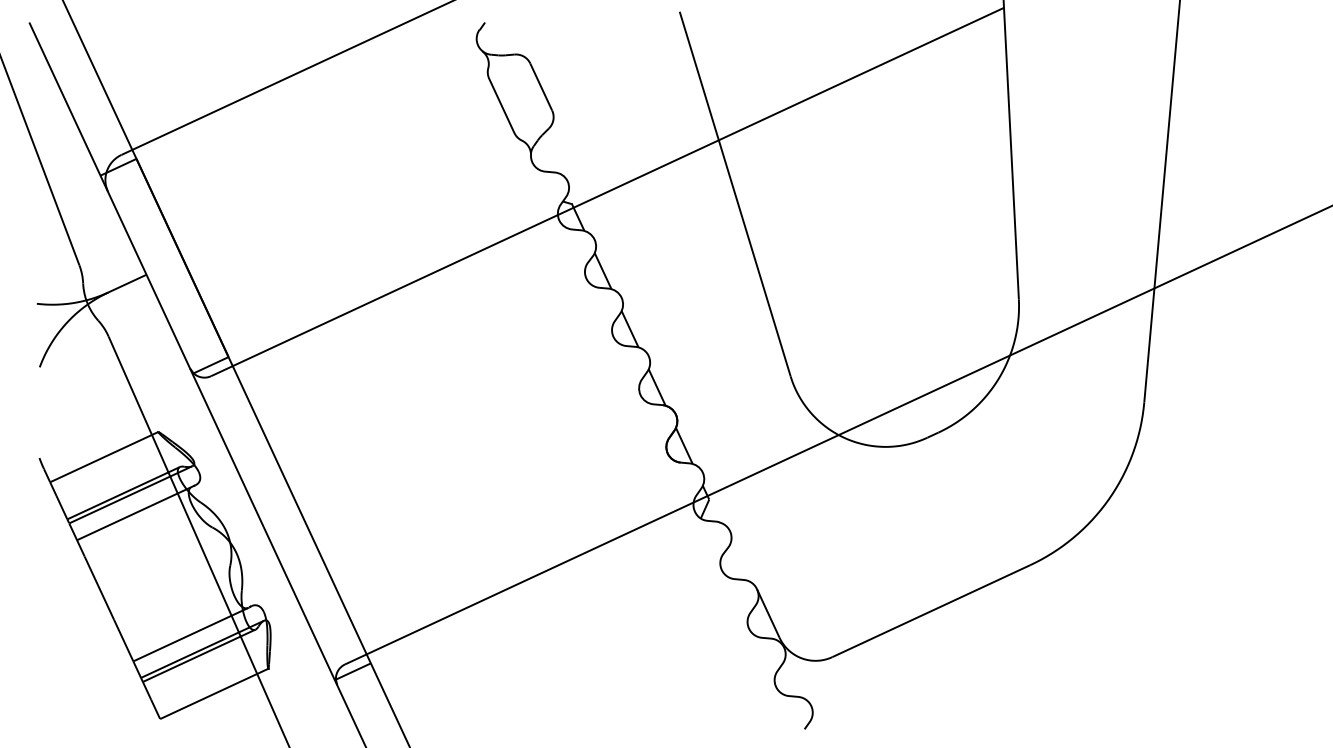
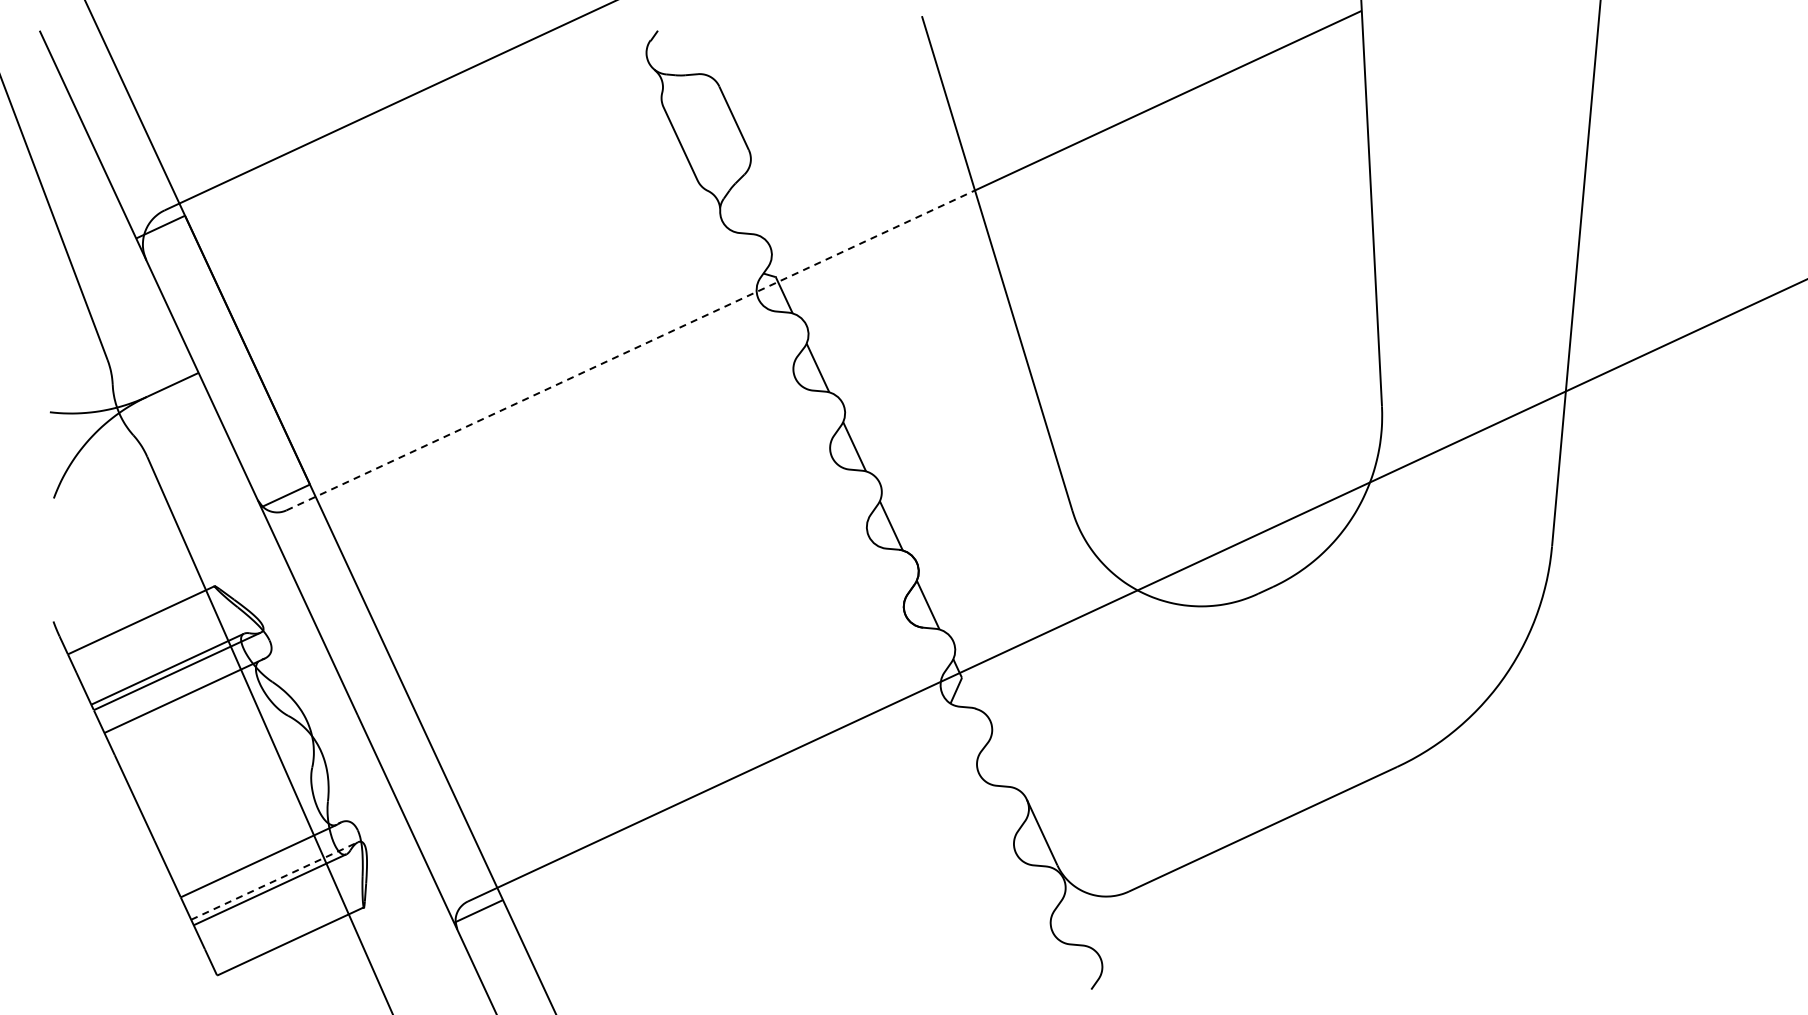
line: (464, 258) -> (630, 350), solid -> dashed
line: (203, 648) -> (275, 880), solid -> dashed

